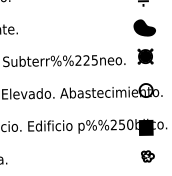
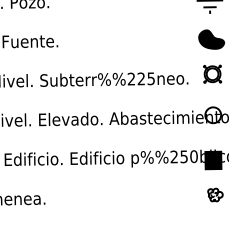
fill: (145, 56) -> (212, 74), removed

